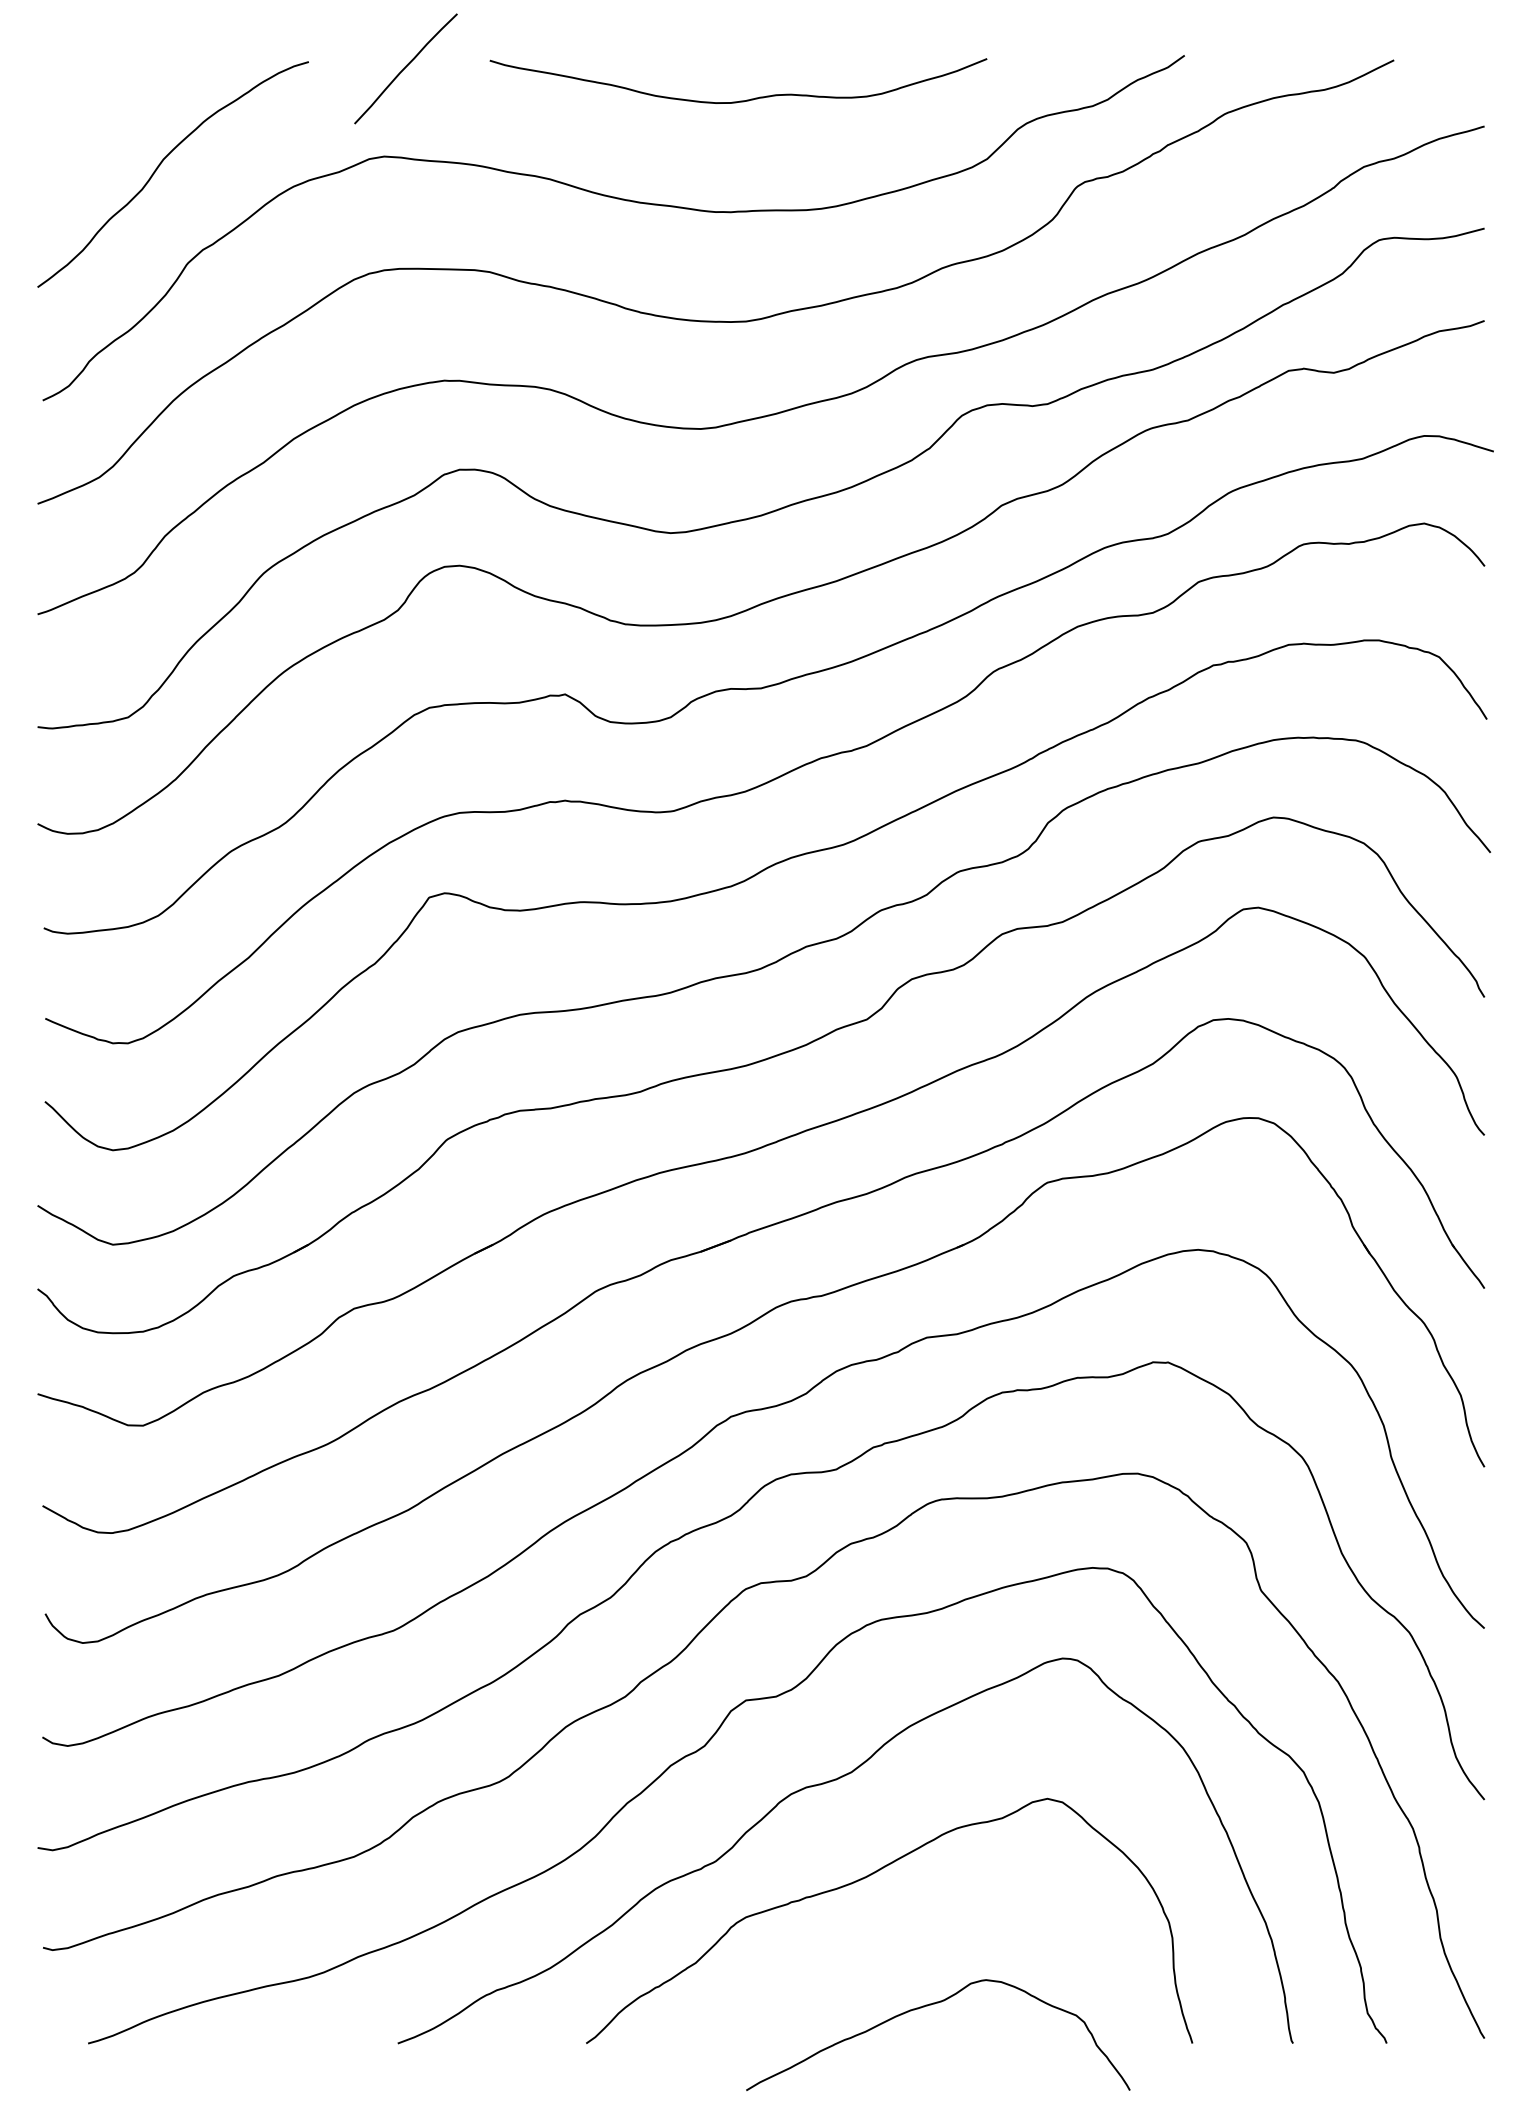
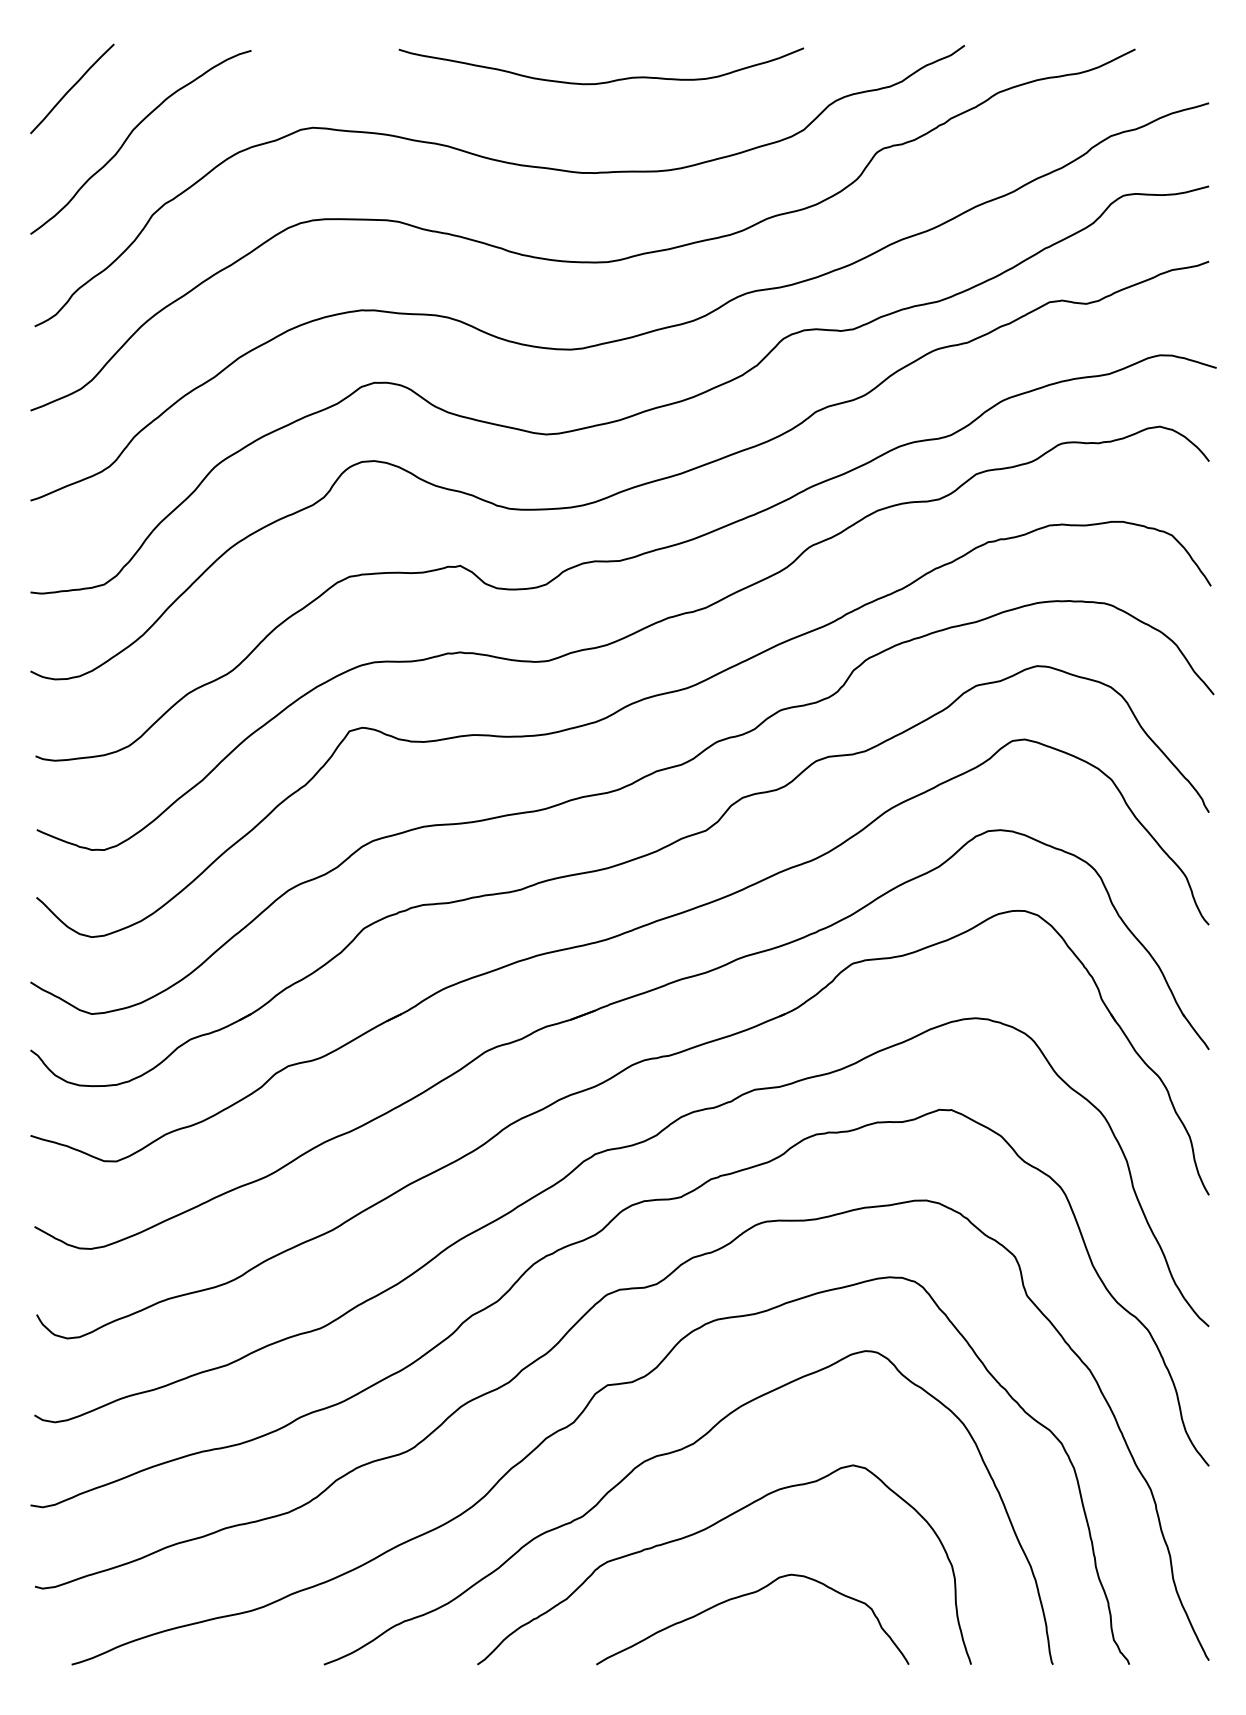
curve: (405, 68) -> (71, 88), moved
curve: (931, 2005) -> (747, 1595), moved

